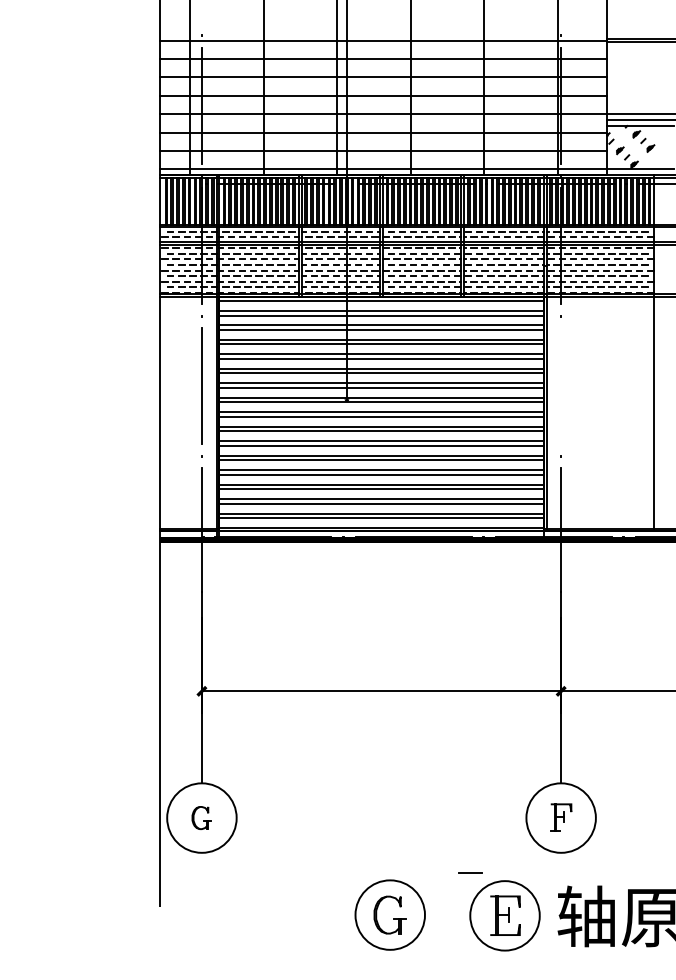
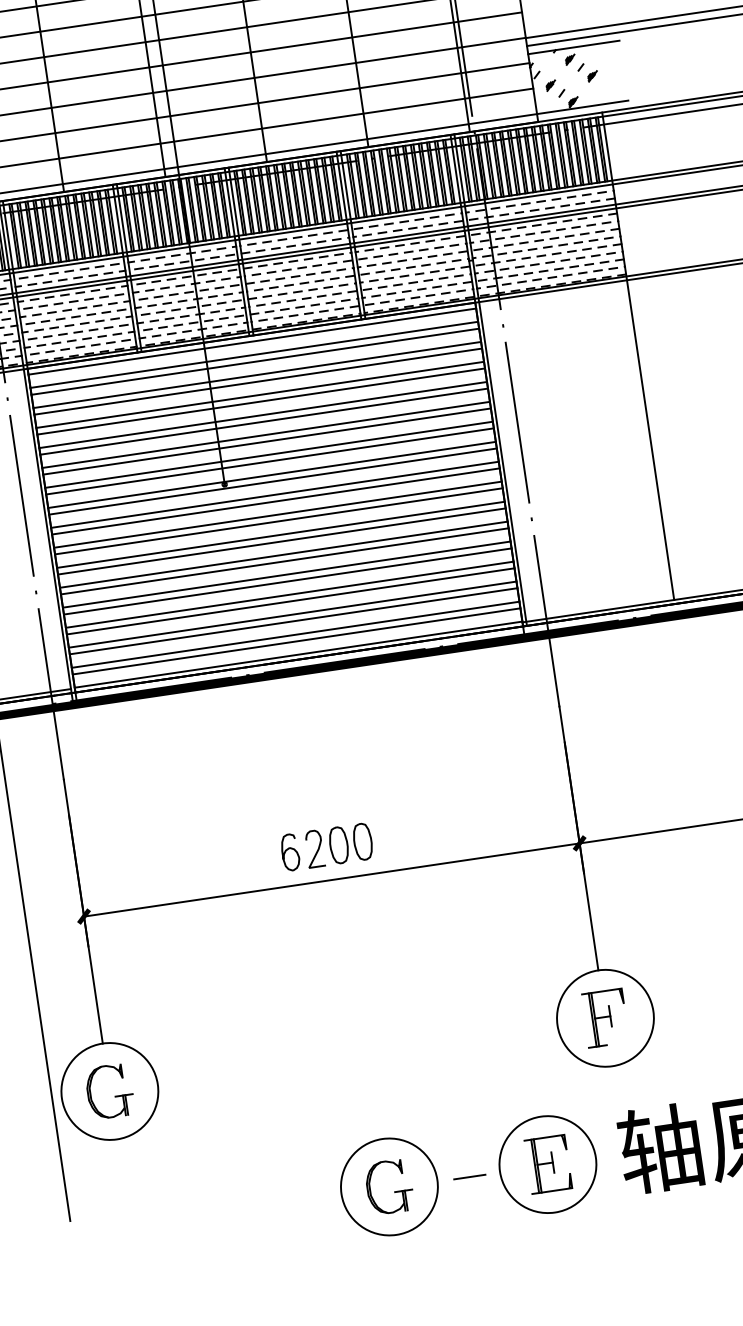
line: (561, 386) -> (518, 422), added
part: (381, 667) -> (326, 847), added
part: (201, 817) -> (109, 1090), size x1.67
part: (560, 817) -> (604, 1017), size x1.43
line: (470, 872) -> (470, 1177), moved

